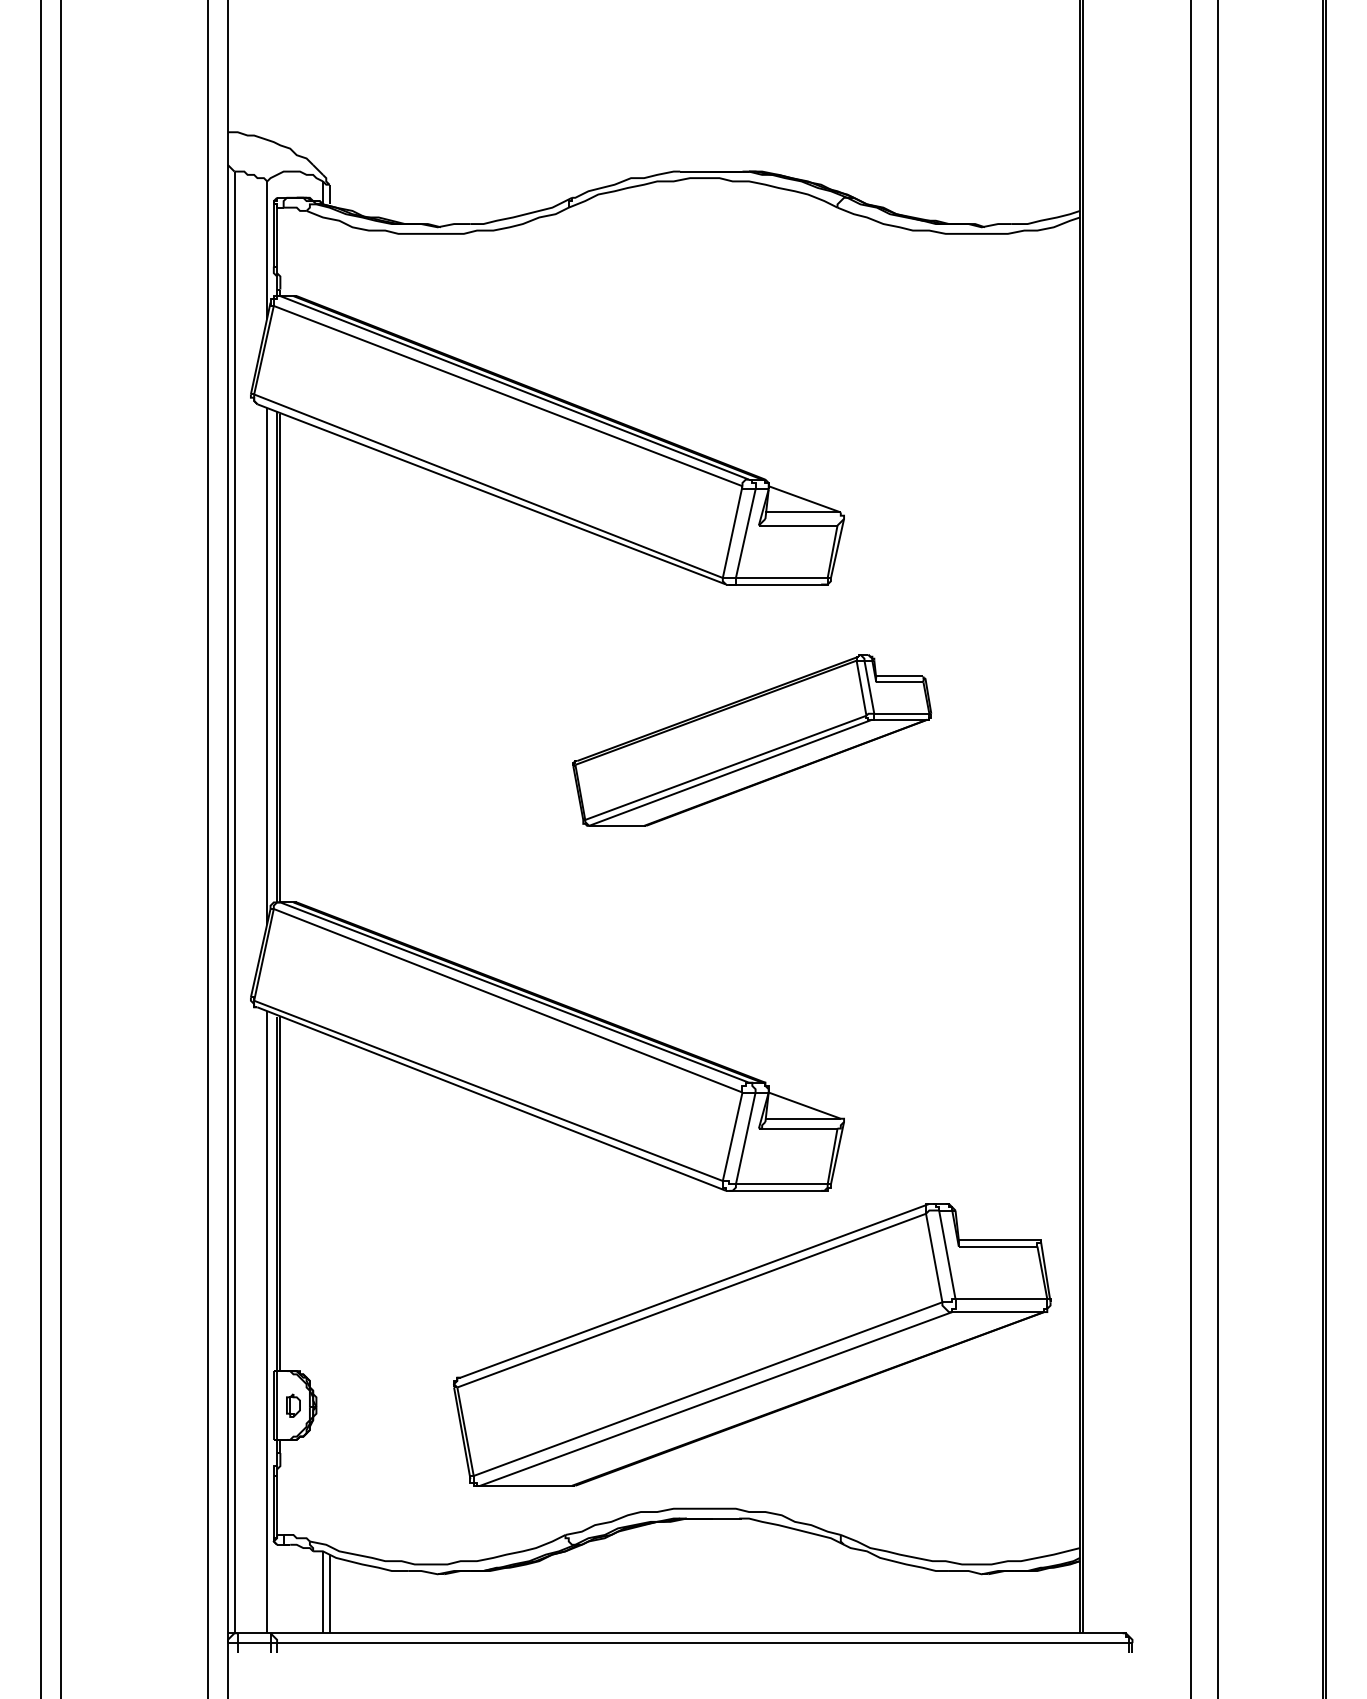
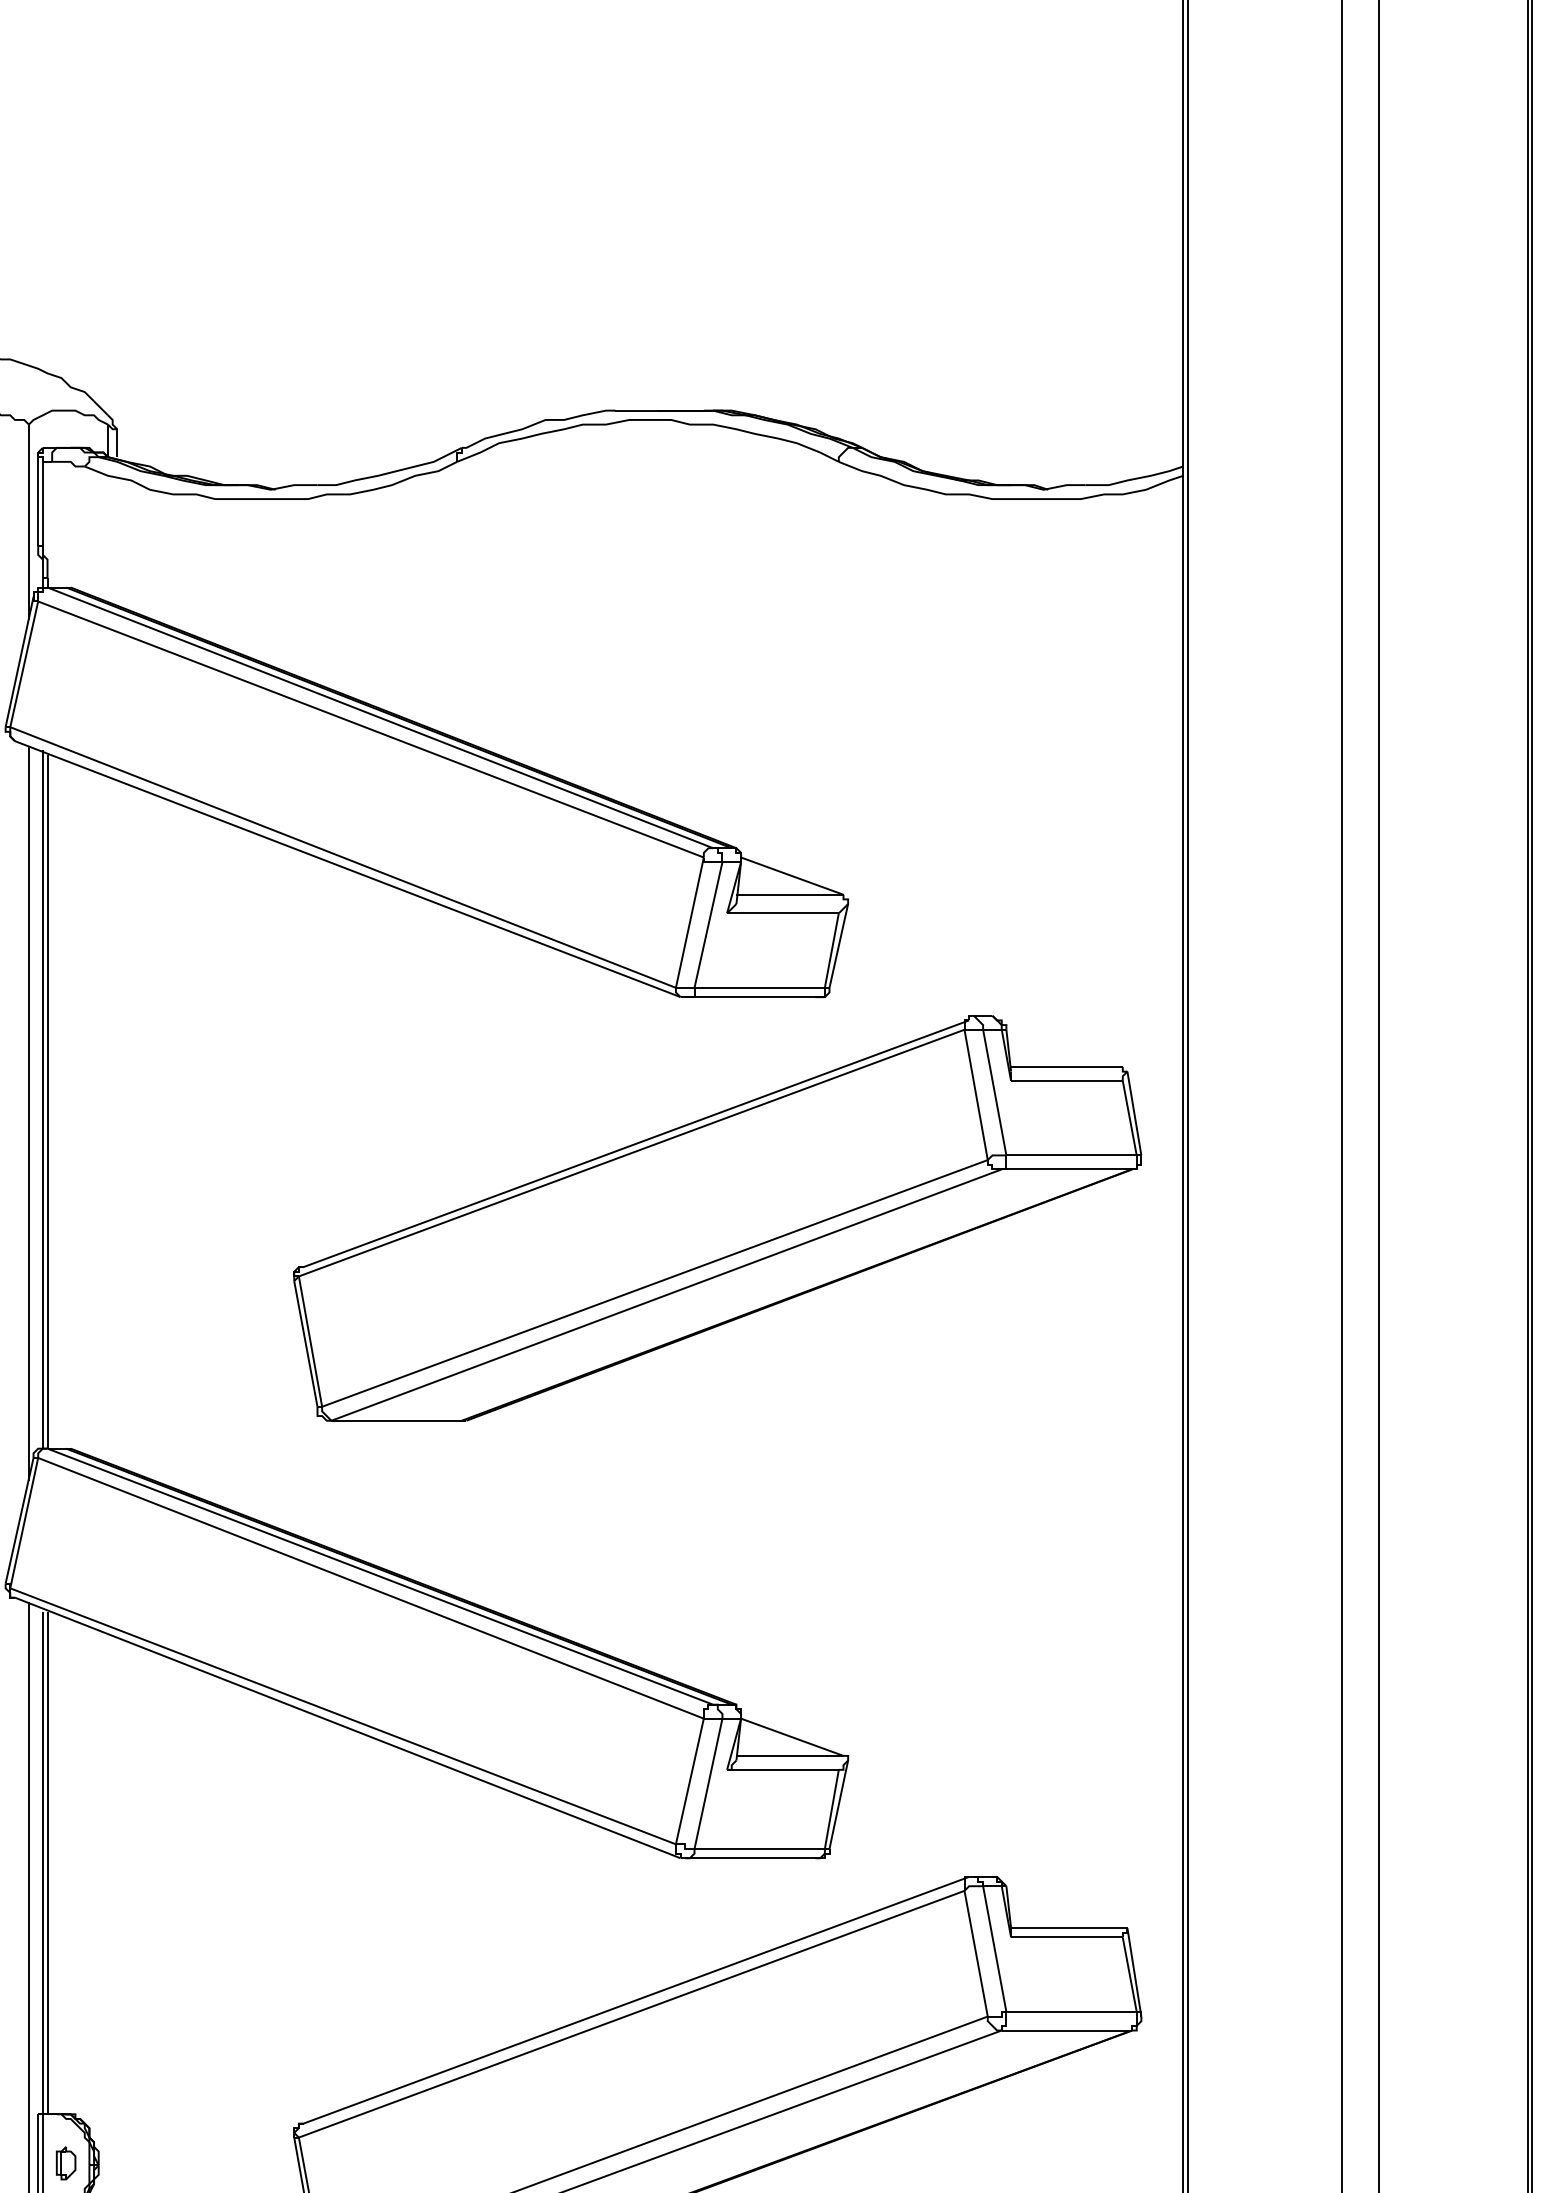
part: (752, 740) -> (718, 1218), size x1.67

